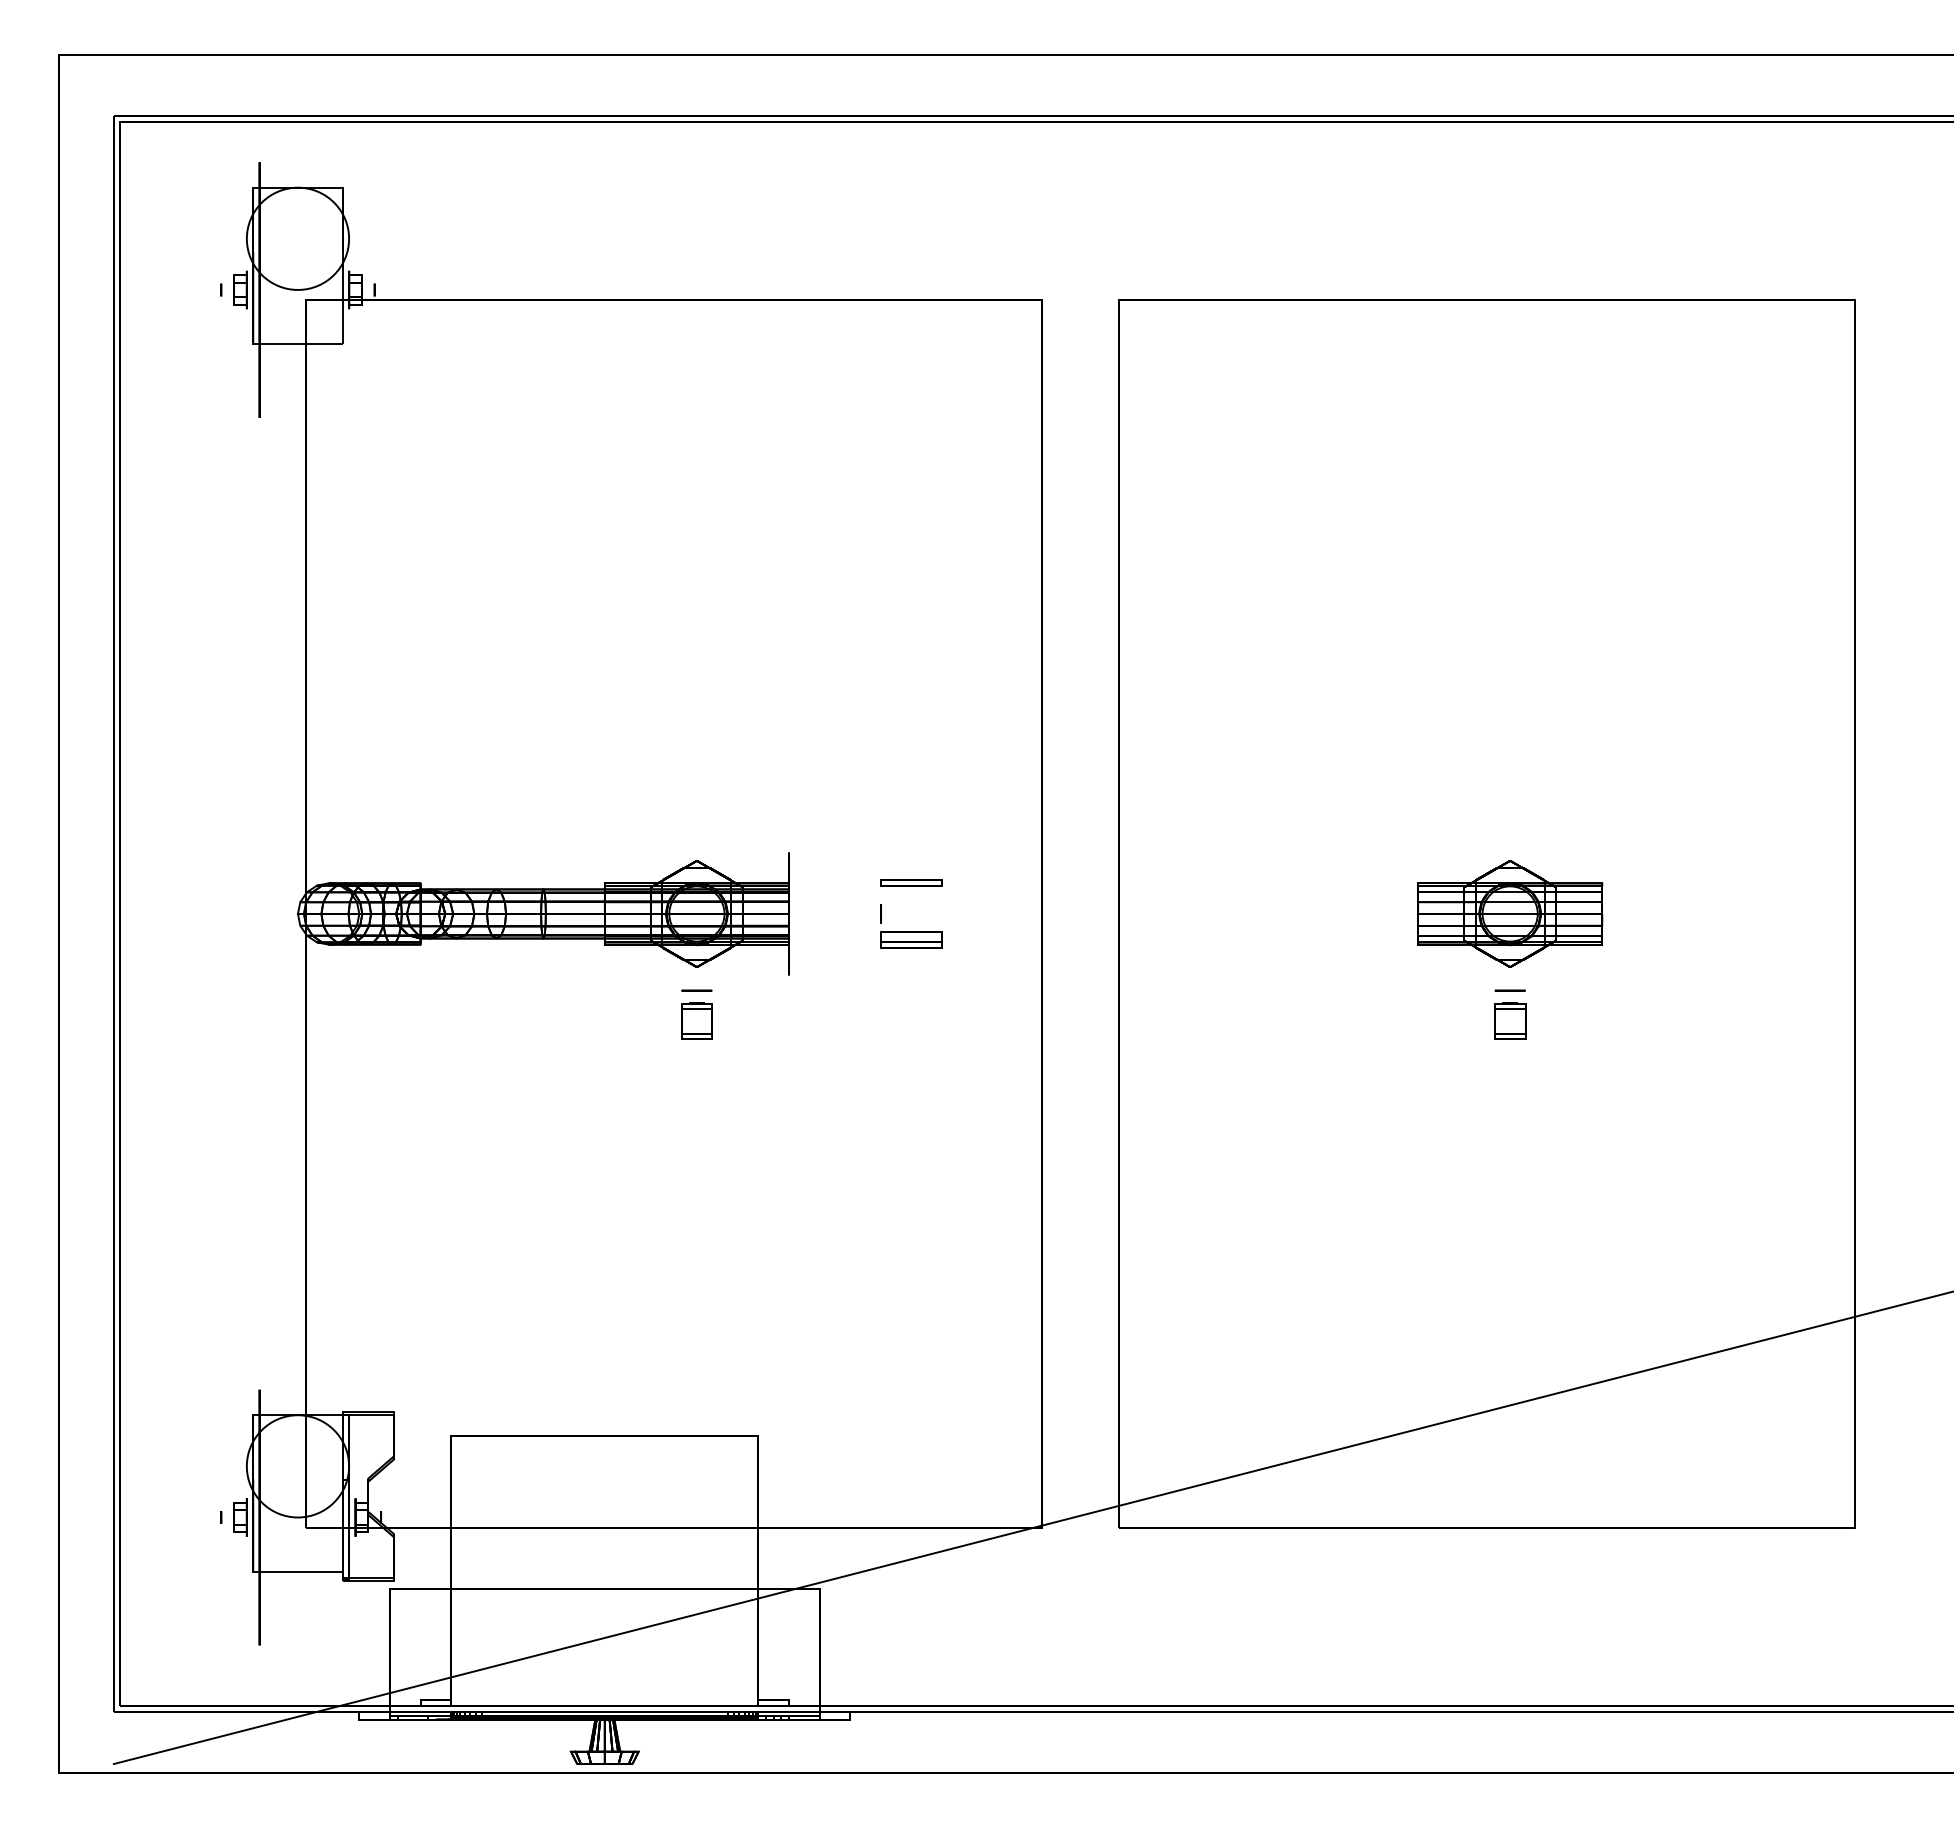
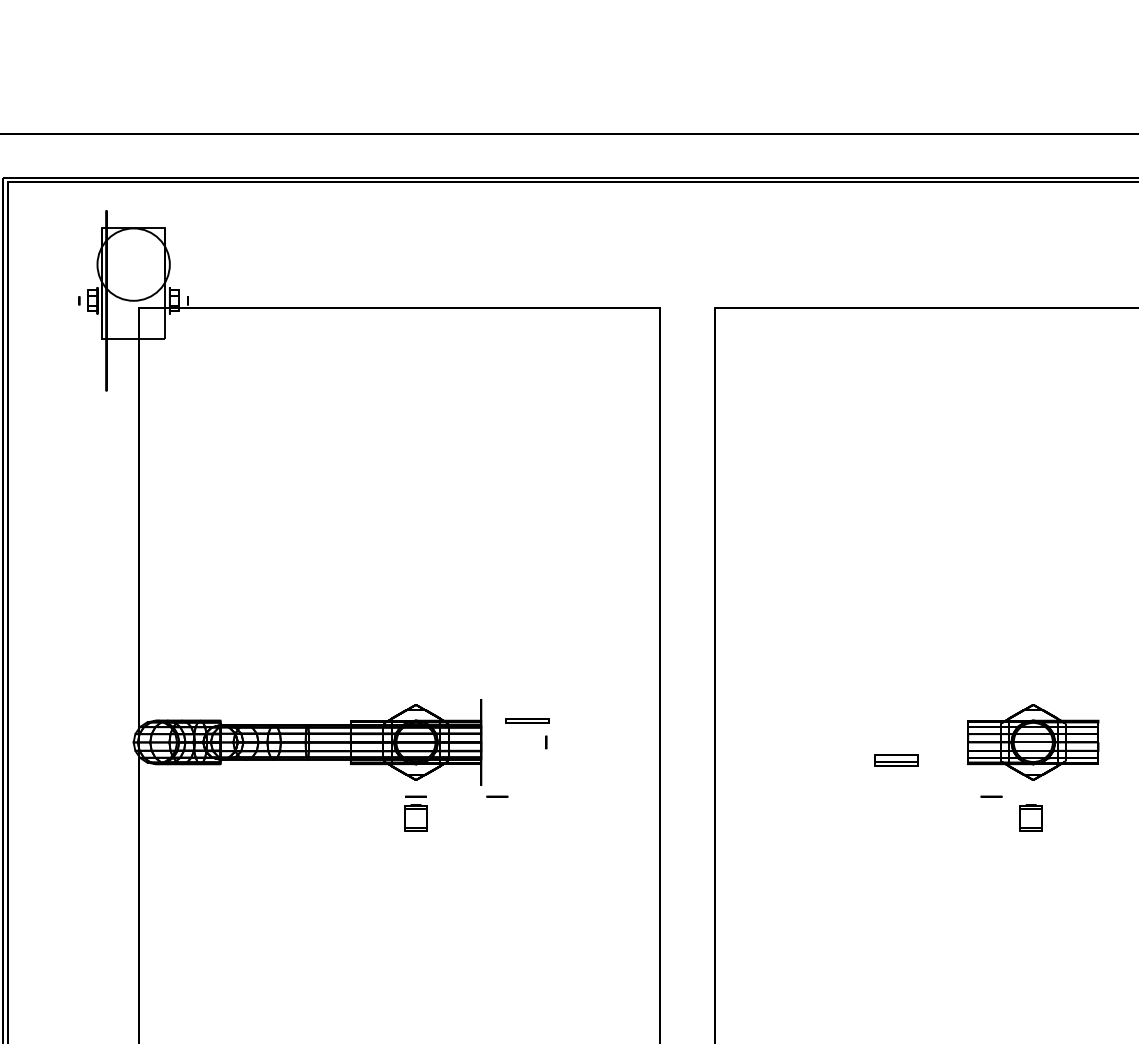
part: (911, 882) -> (527, 720), moved
part: (1510, 913) -> (1033, 742), moved
part: (911, 939) -> (896, 760), moved
circle: (811, 990) -> (497, 796), added
part: (1510, 1020) -> (1031, 817), moved

